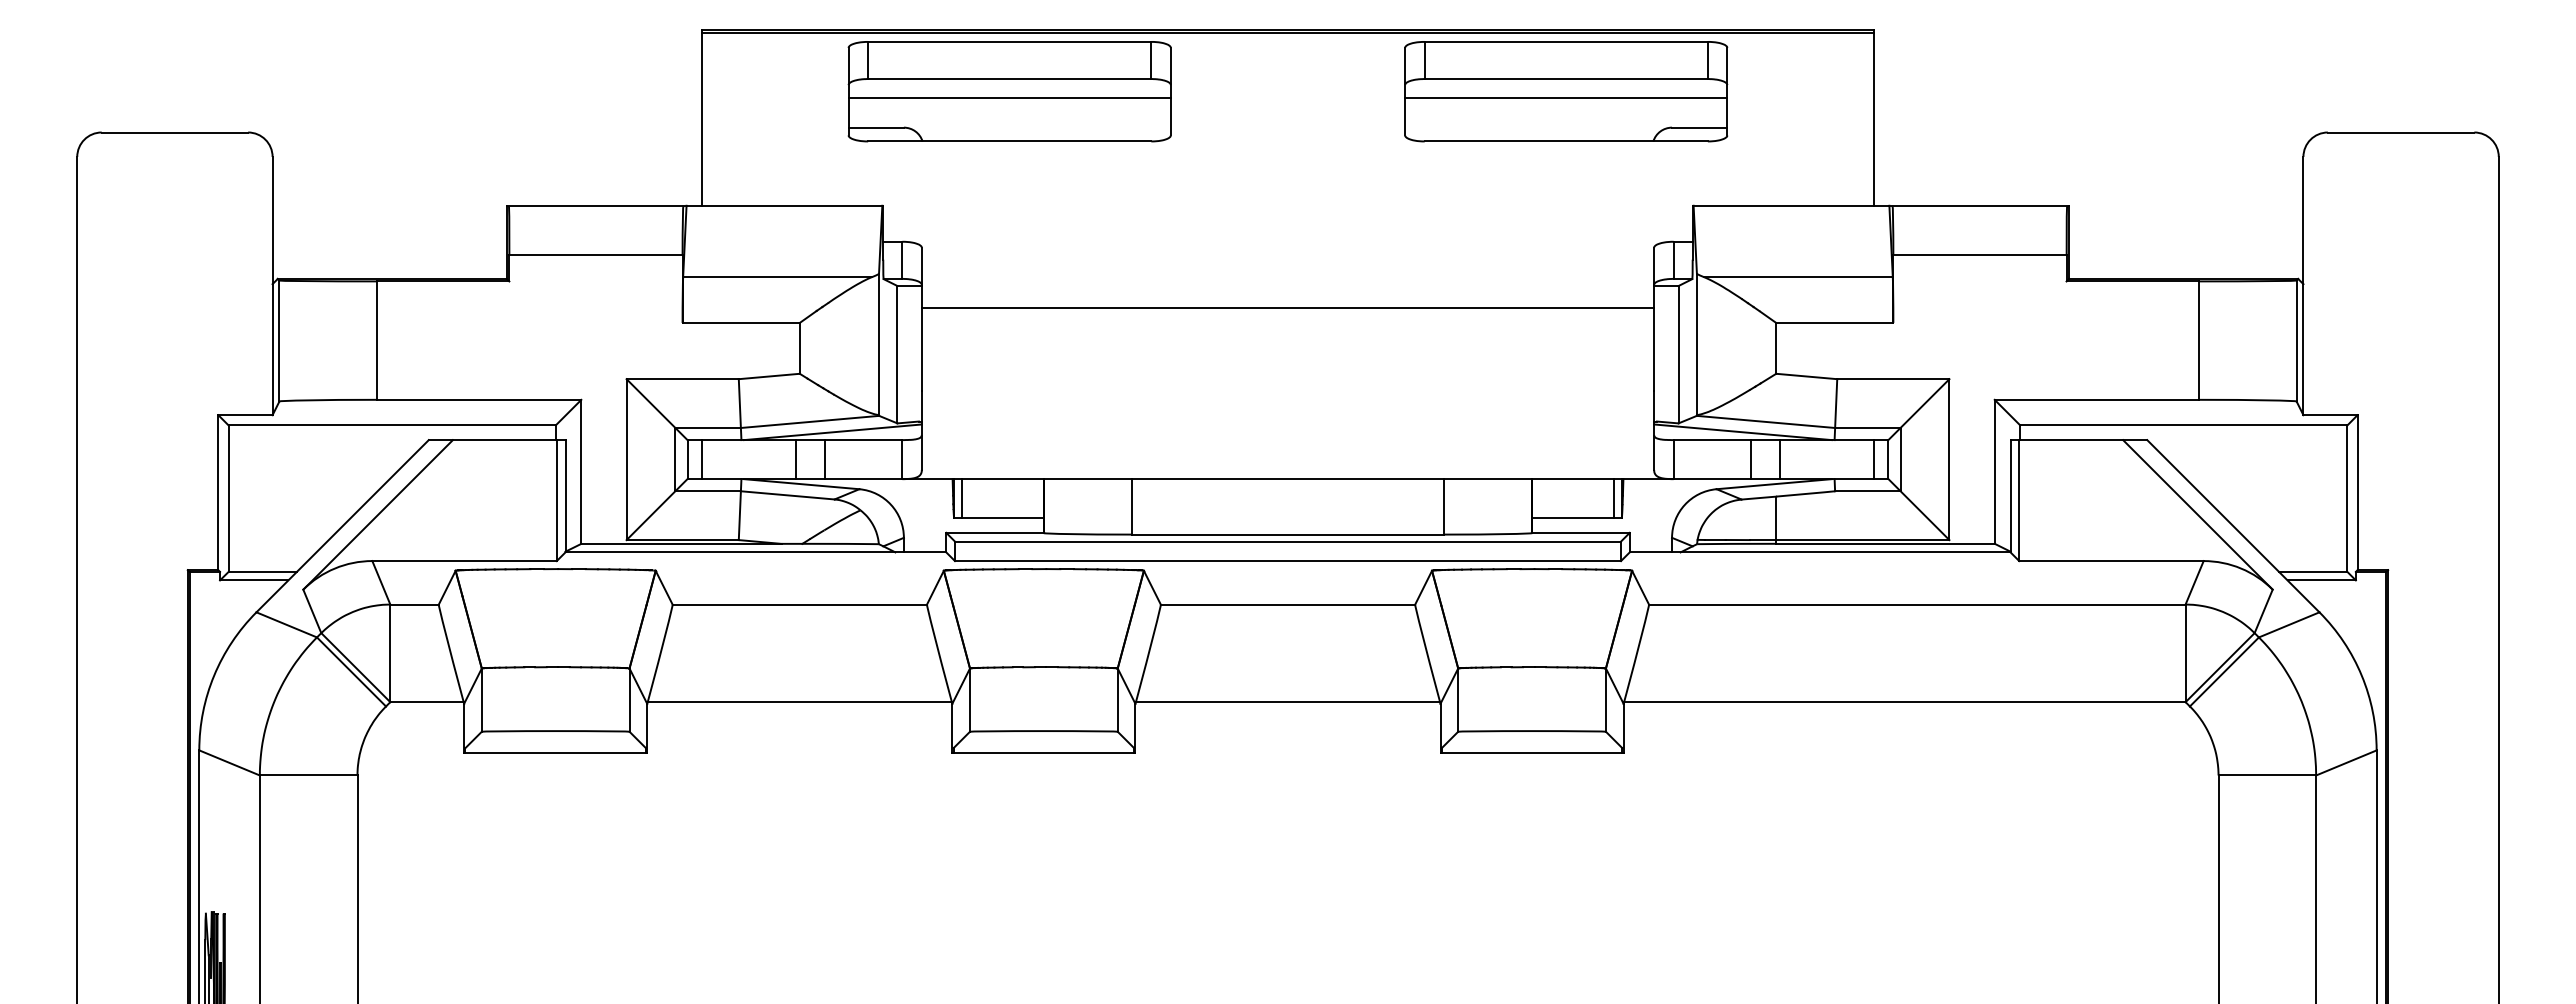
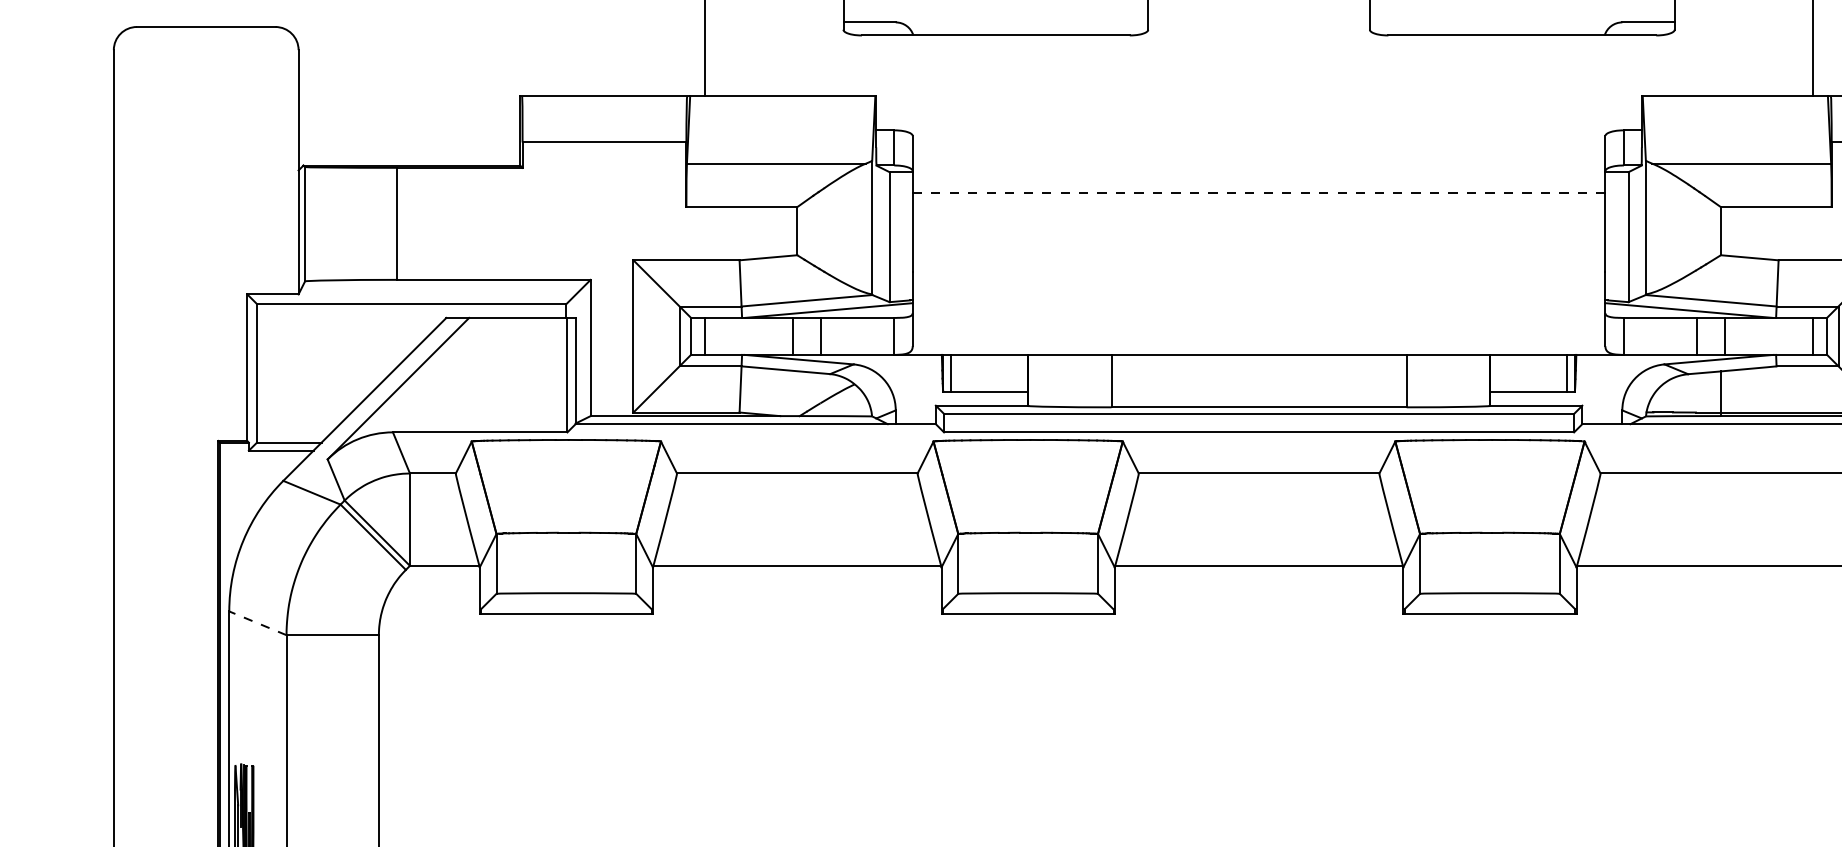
line: (1288, 307) -> (1259, 192), solid -> dashed
line: (229, 762) -> (257, 622), solid -> dashed

